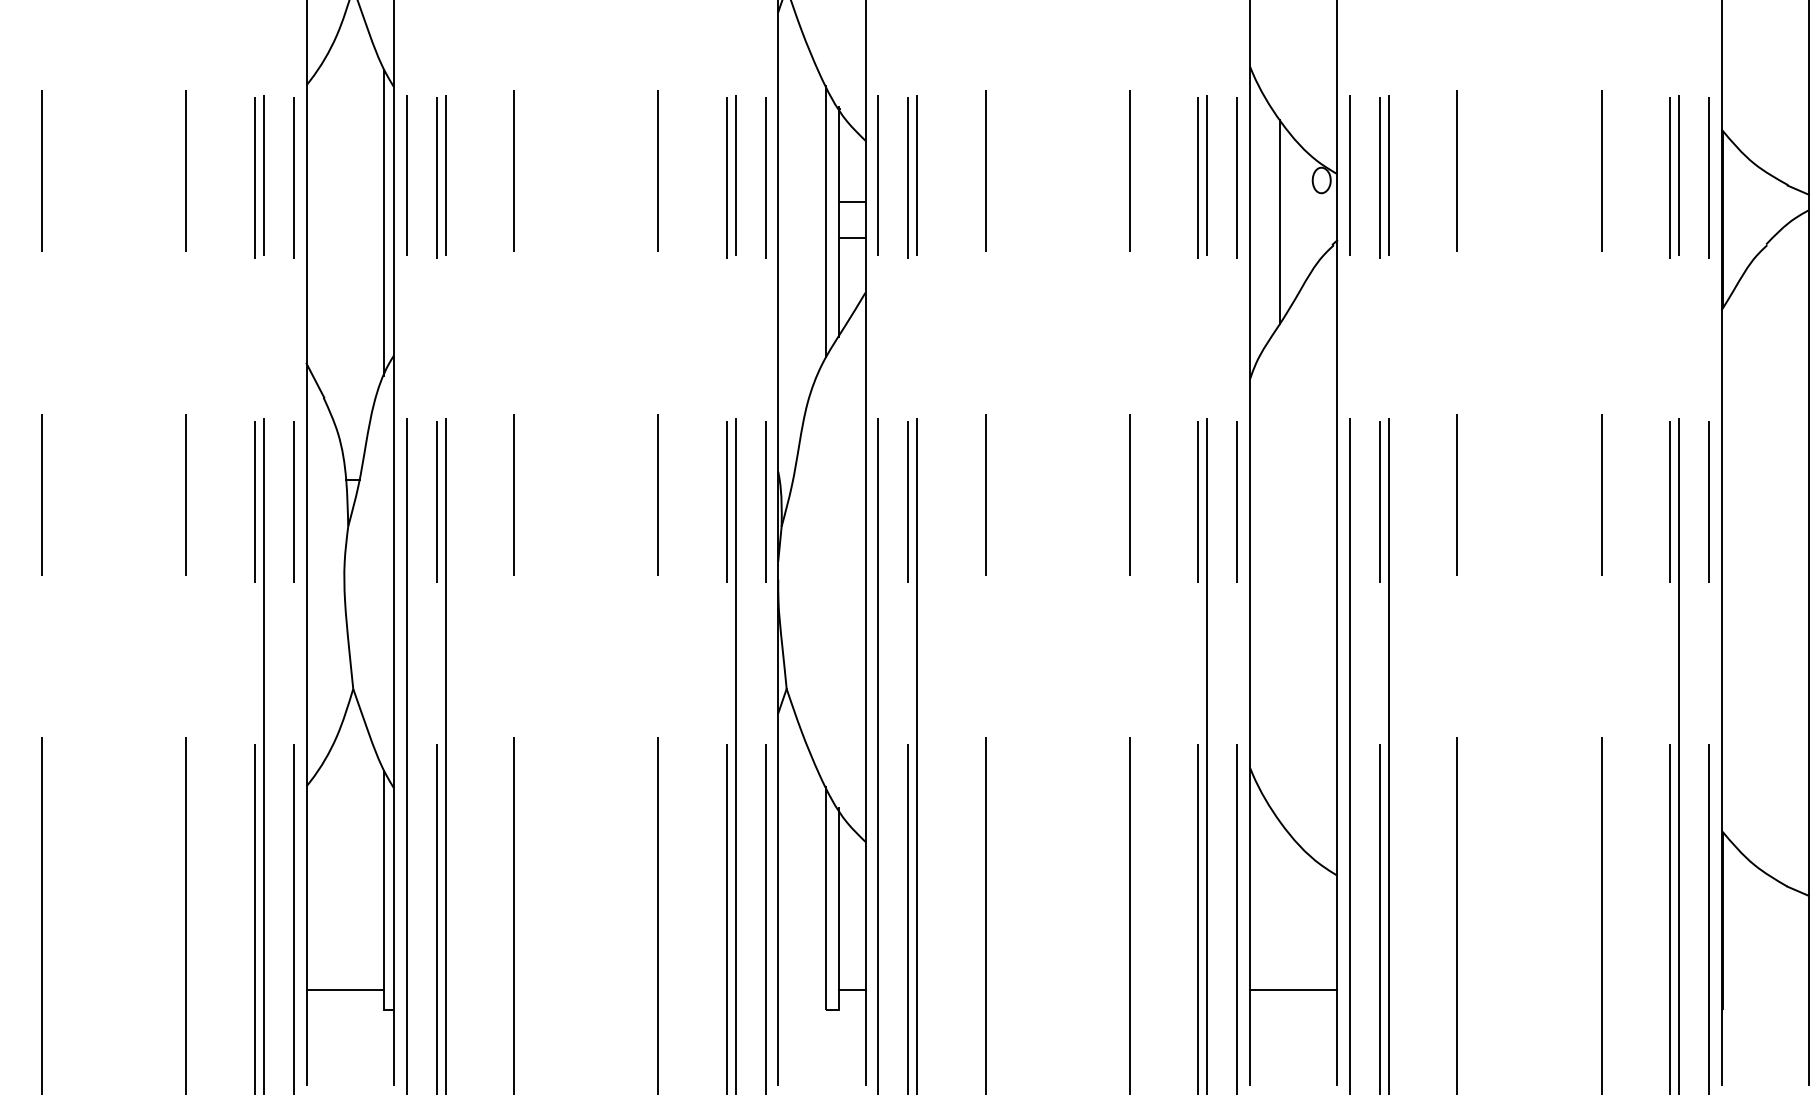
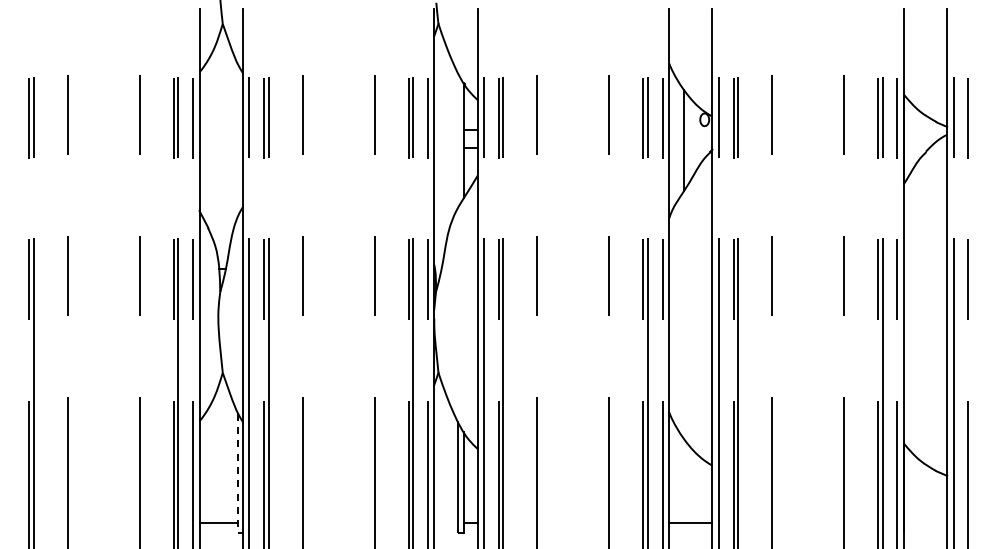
line: (384, 221) -> (238, 140), removed
line: (826, 221) -> (458, 140), removed
line: (384, 891) -> (238, 473), solid -> dashed

